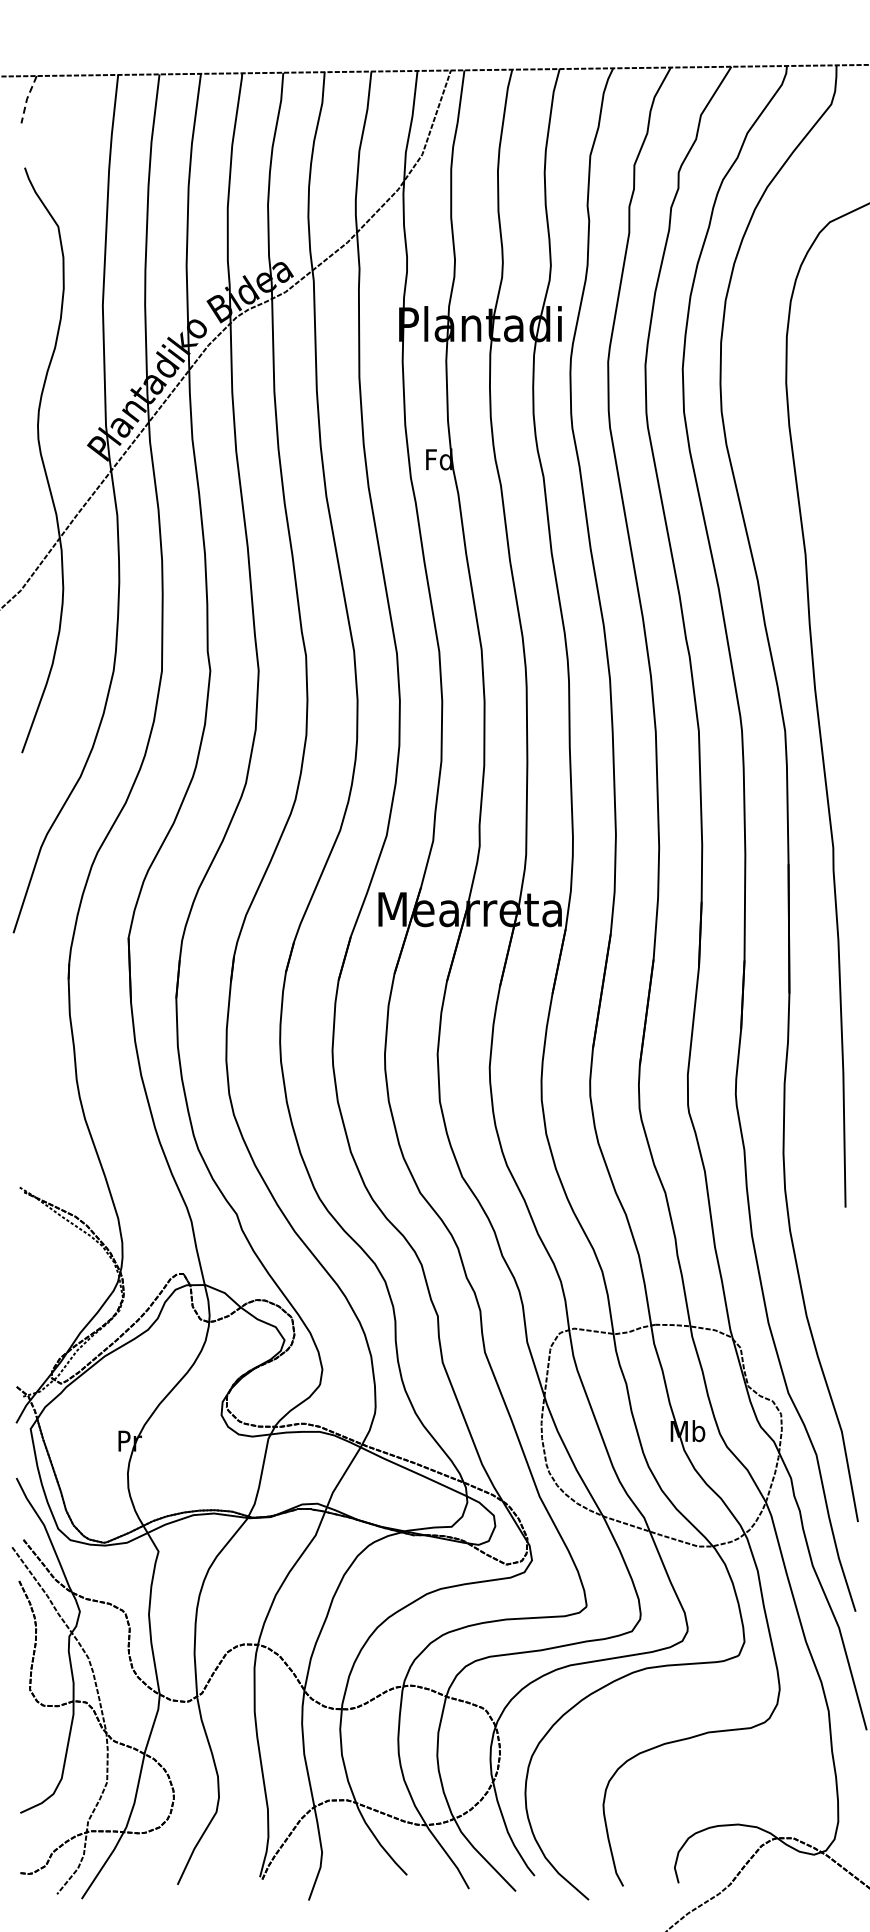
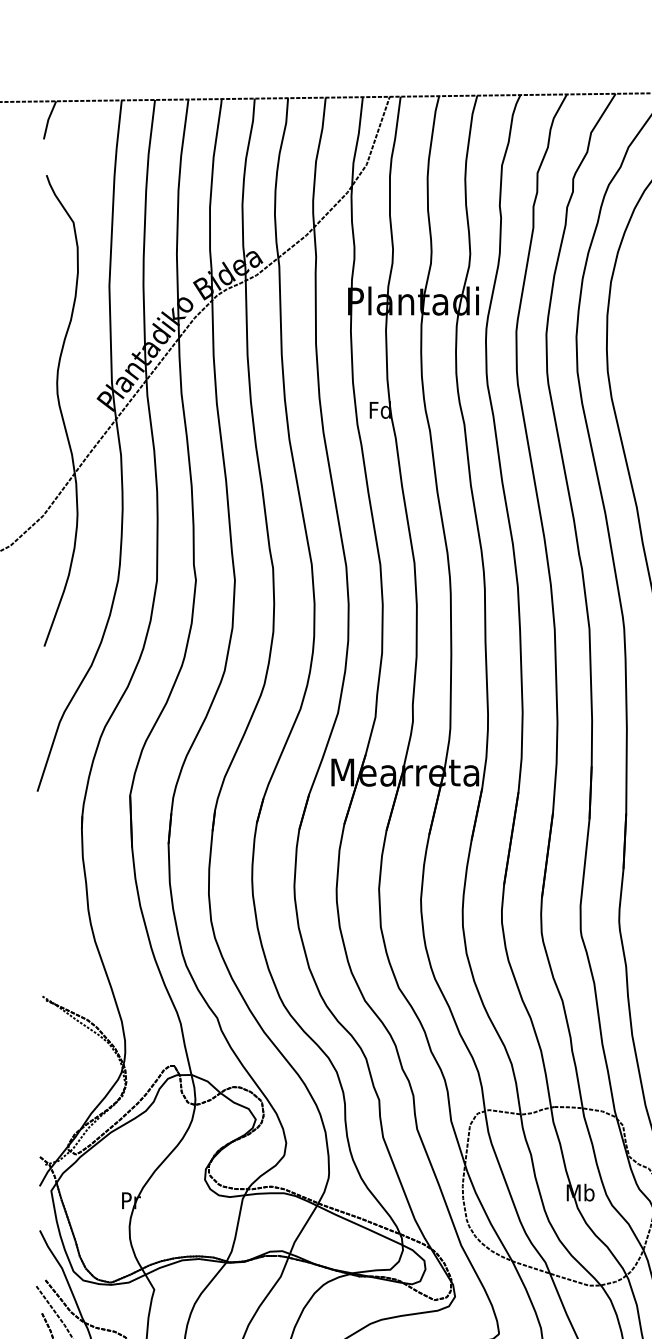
line: (27, 99) -> (48, 120), dashed -> solid

